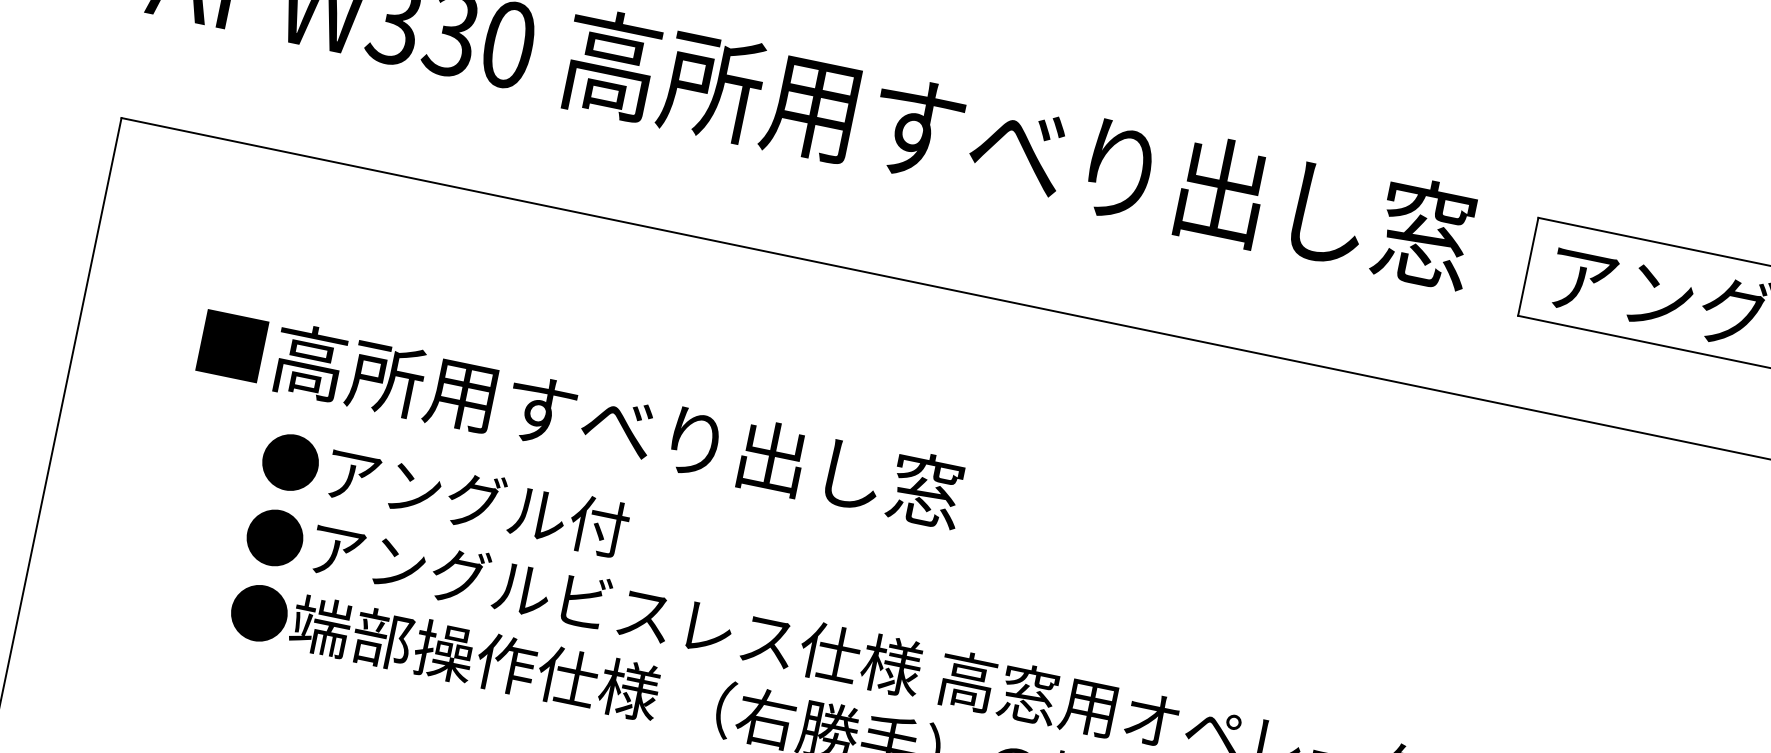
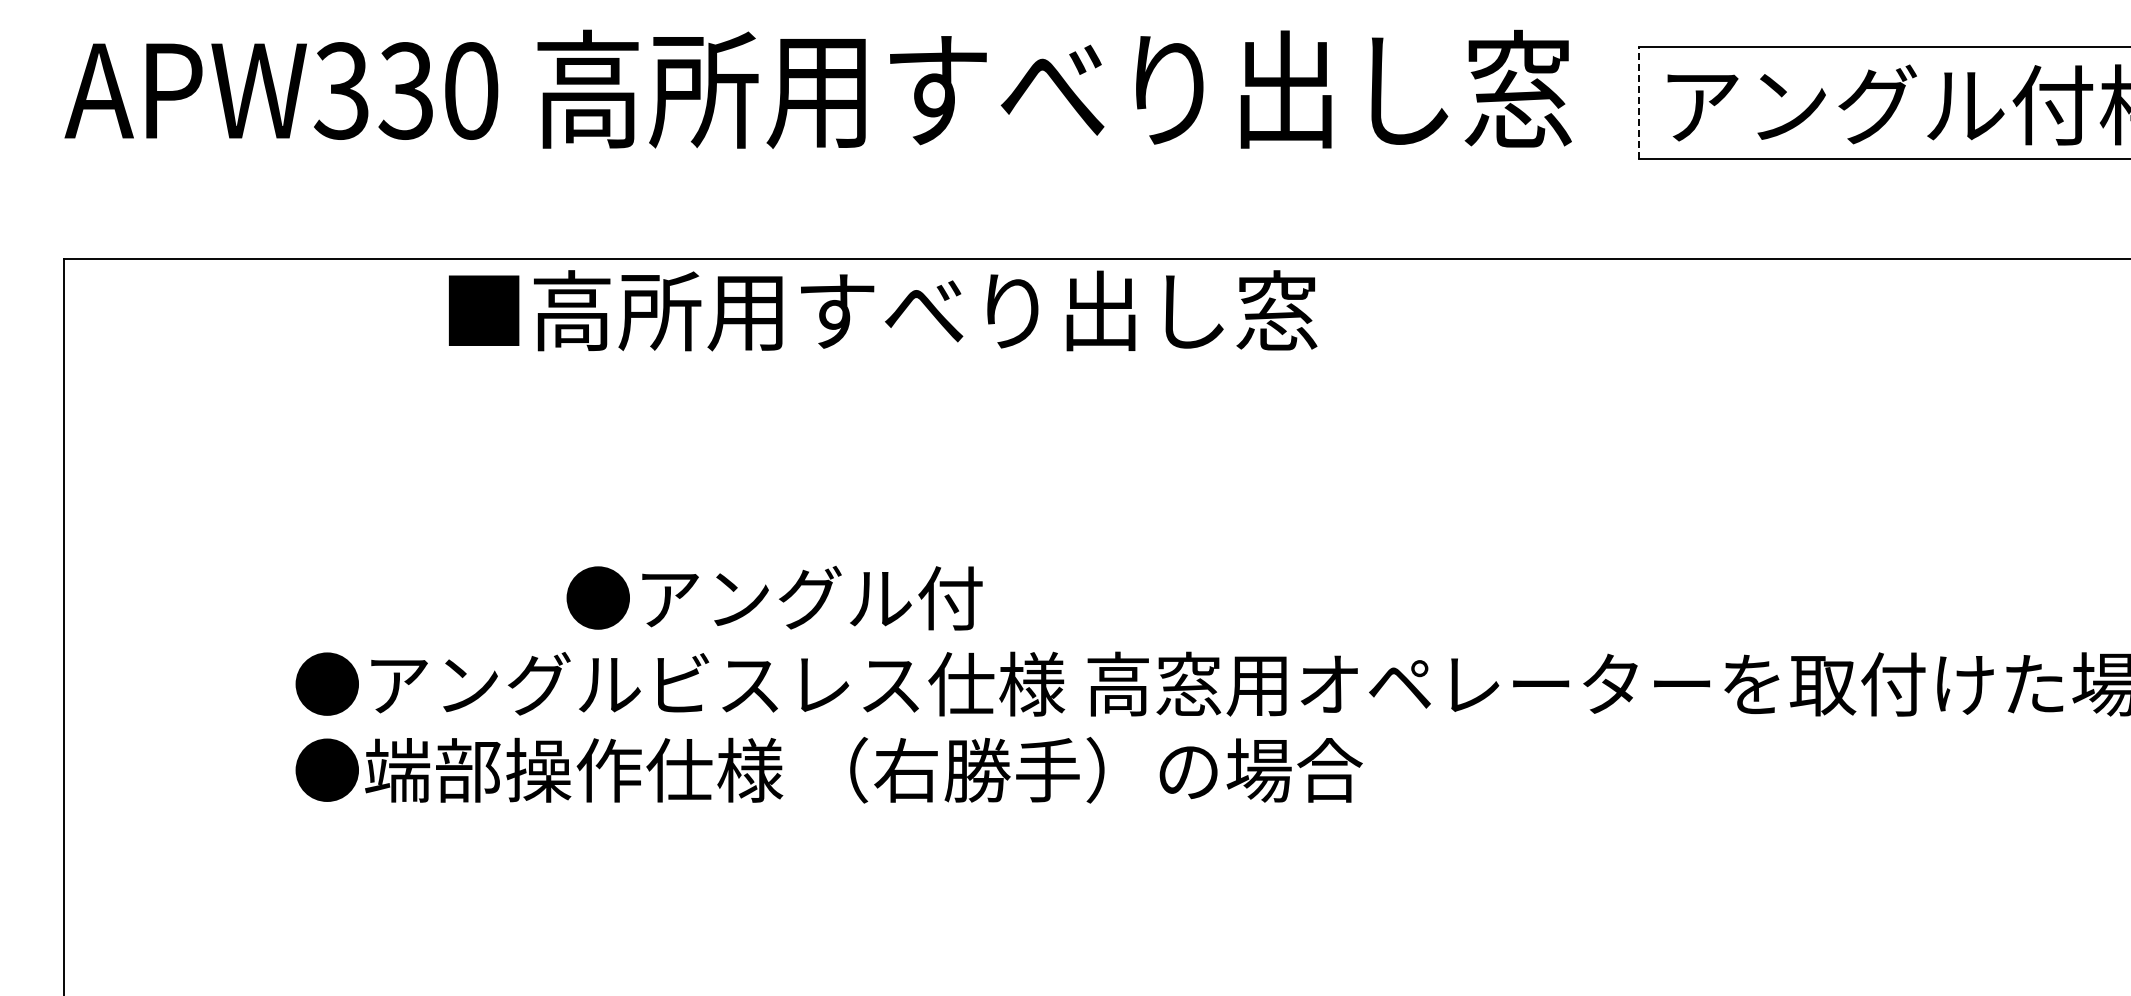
line: (1528, 266) -> (1638, 102), solid -> dashed
text: (581, 418) -> (883, 310), moved
text: (444, 494) -> (774, 598), moved

